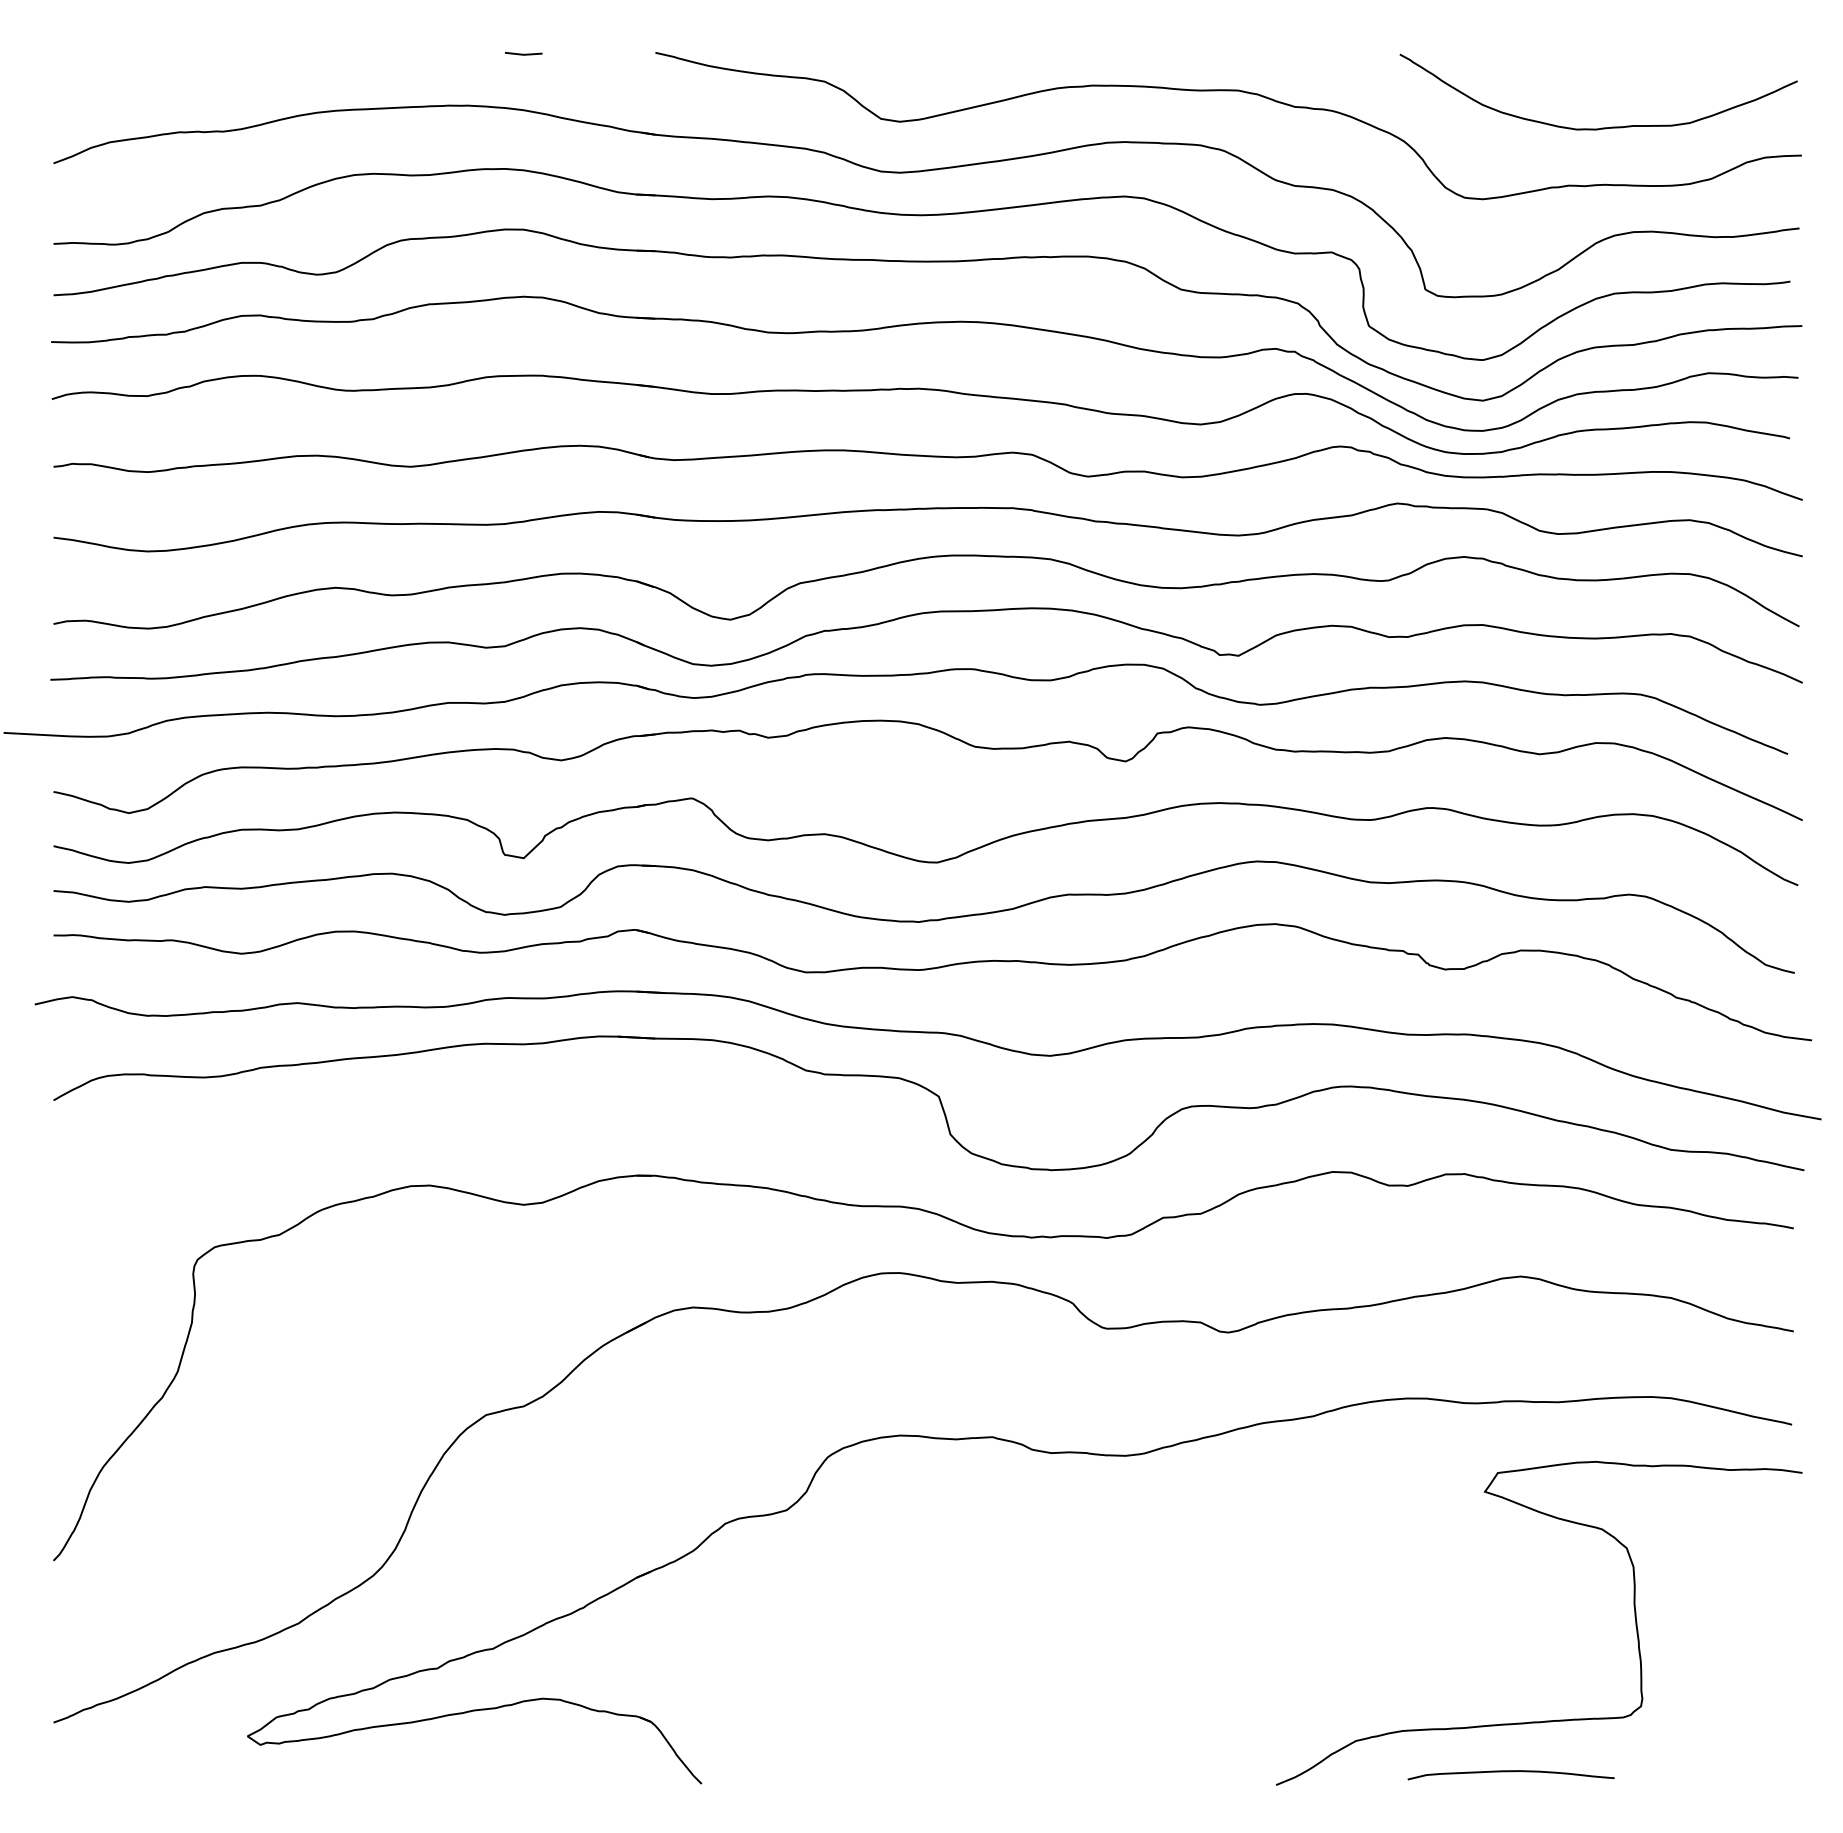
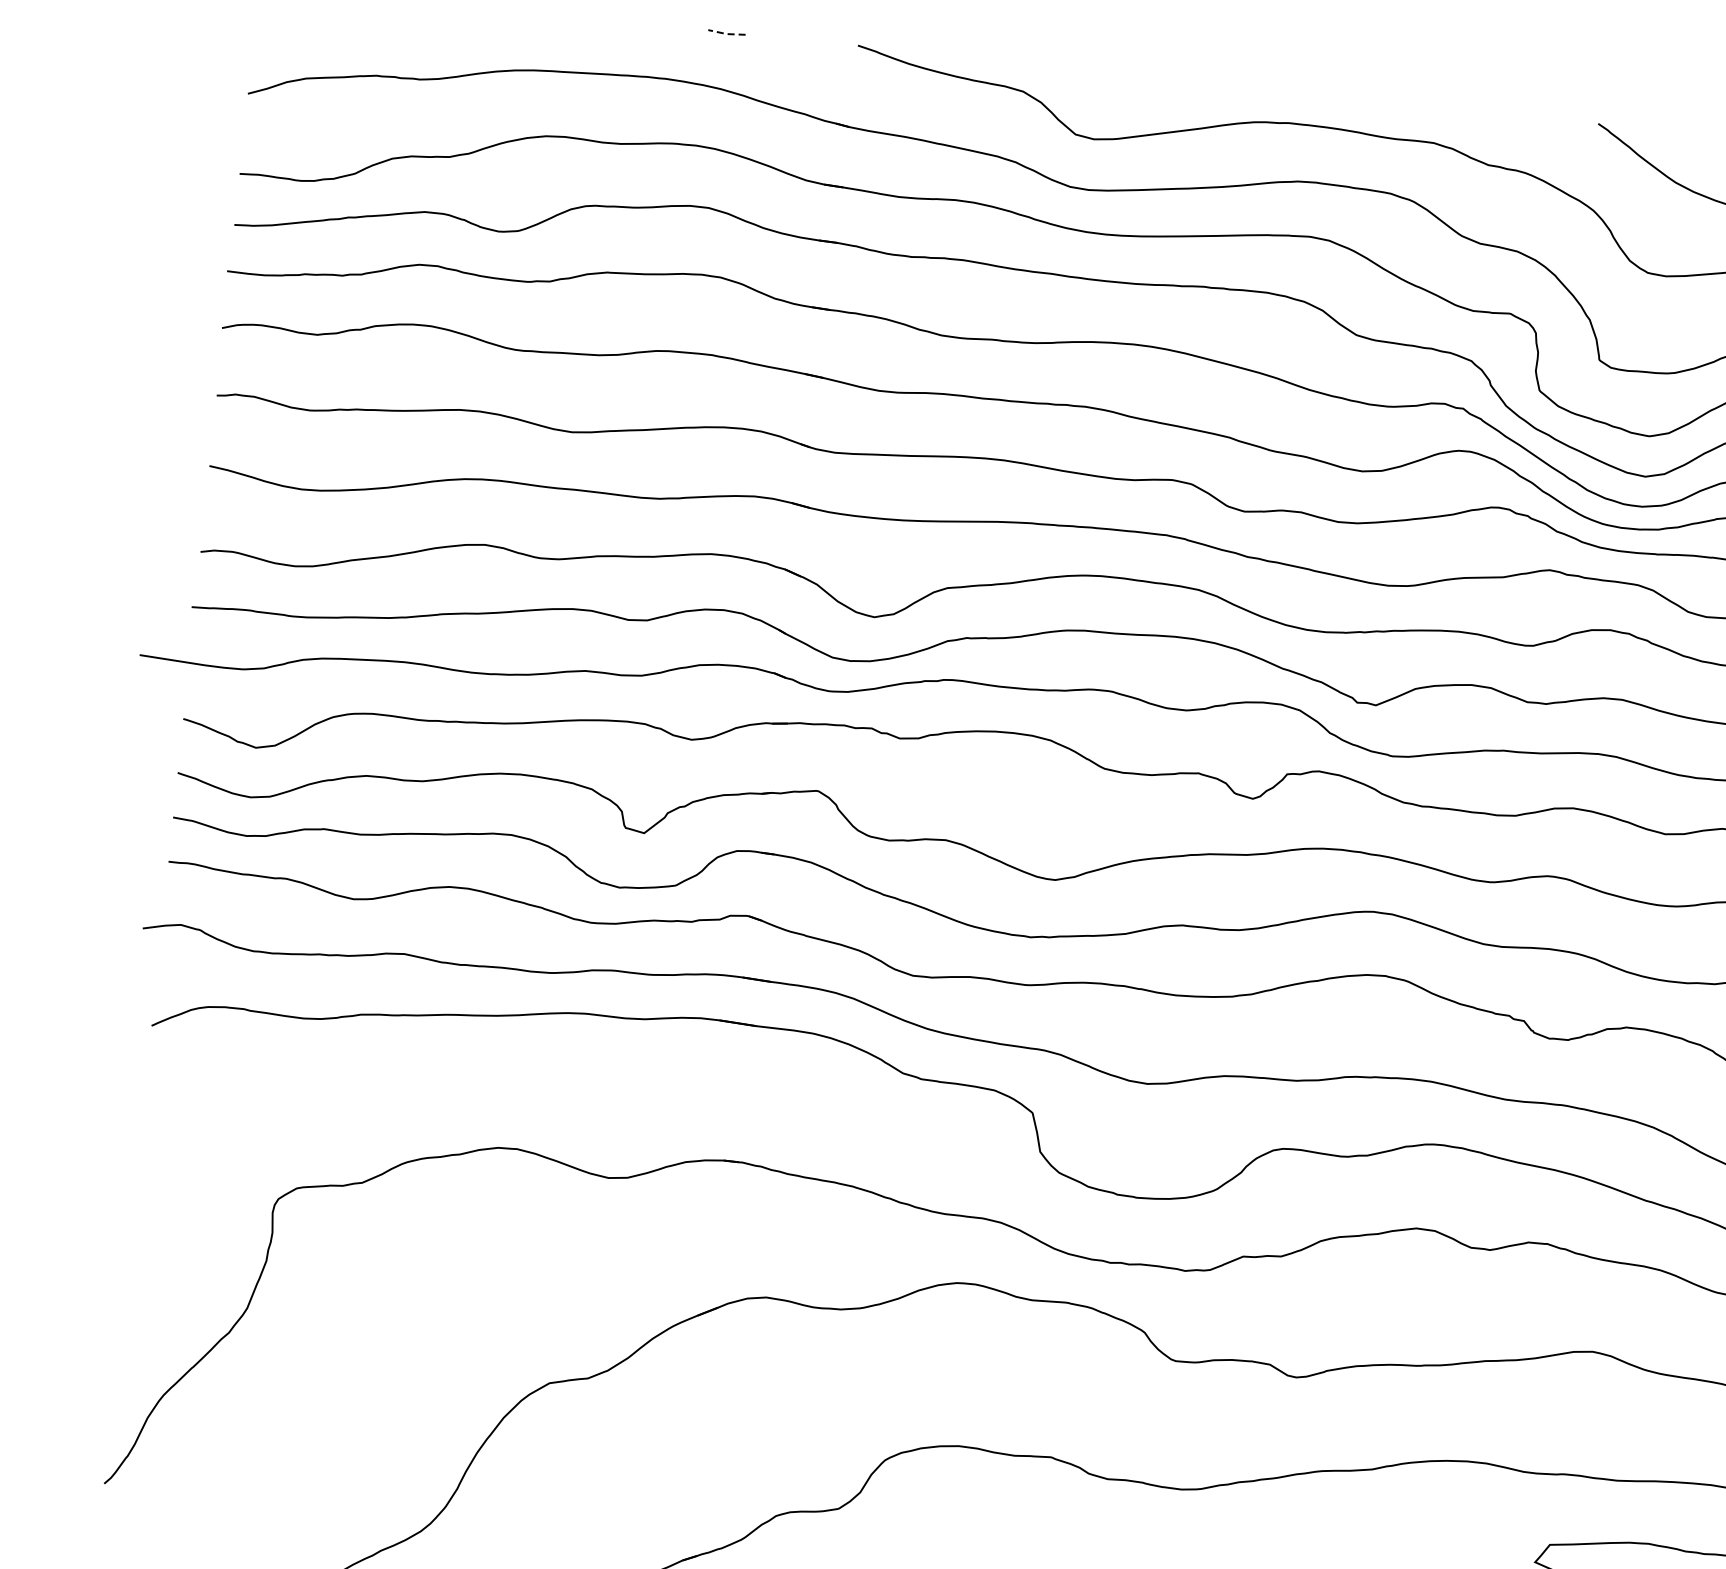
line: (523, 54) -> (726, 33), solid -> dashed

